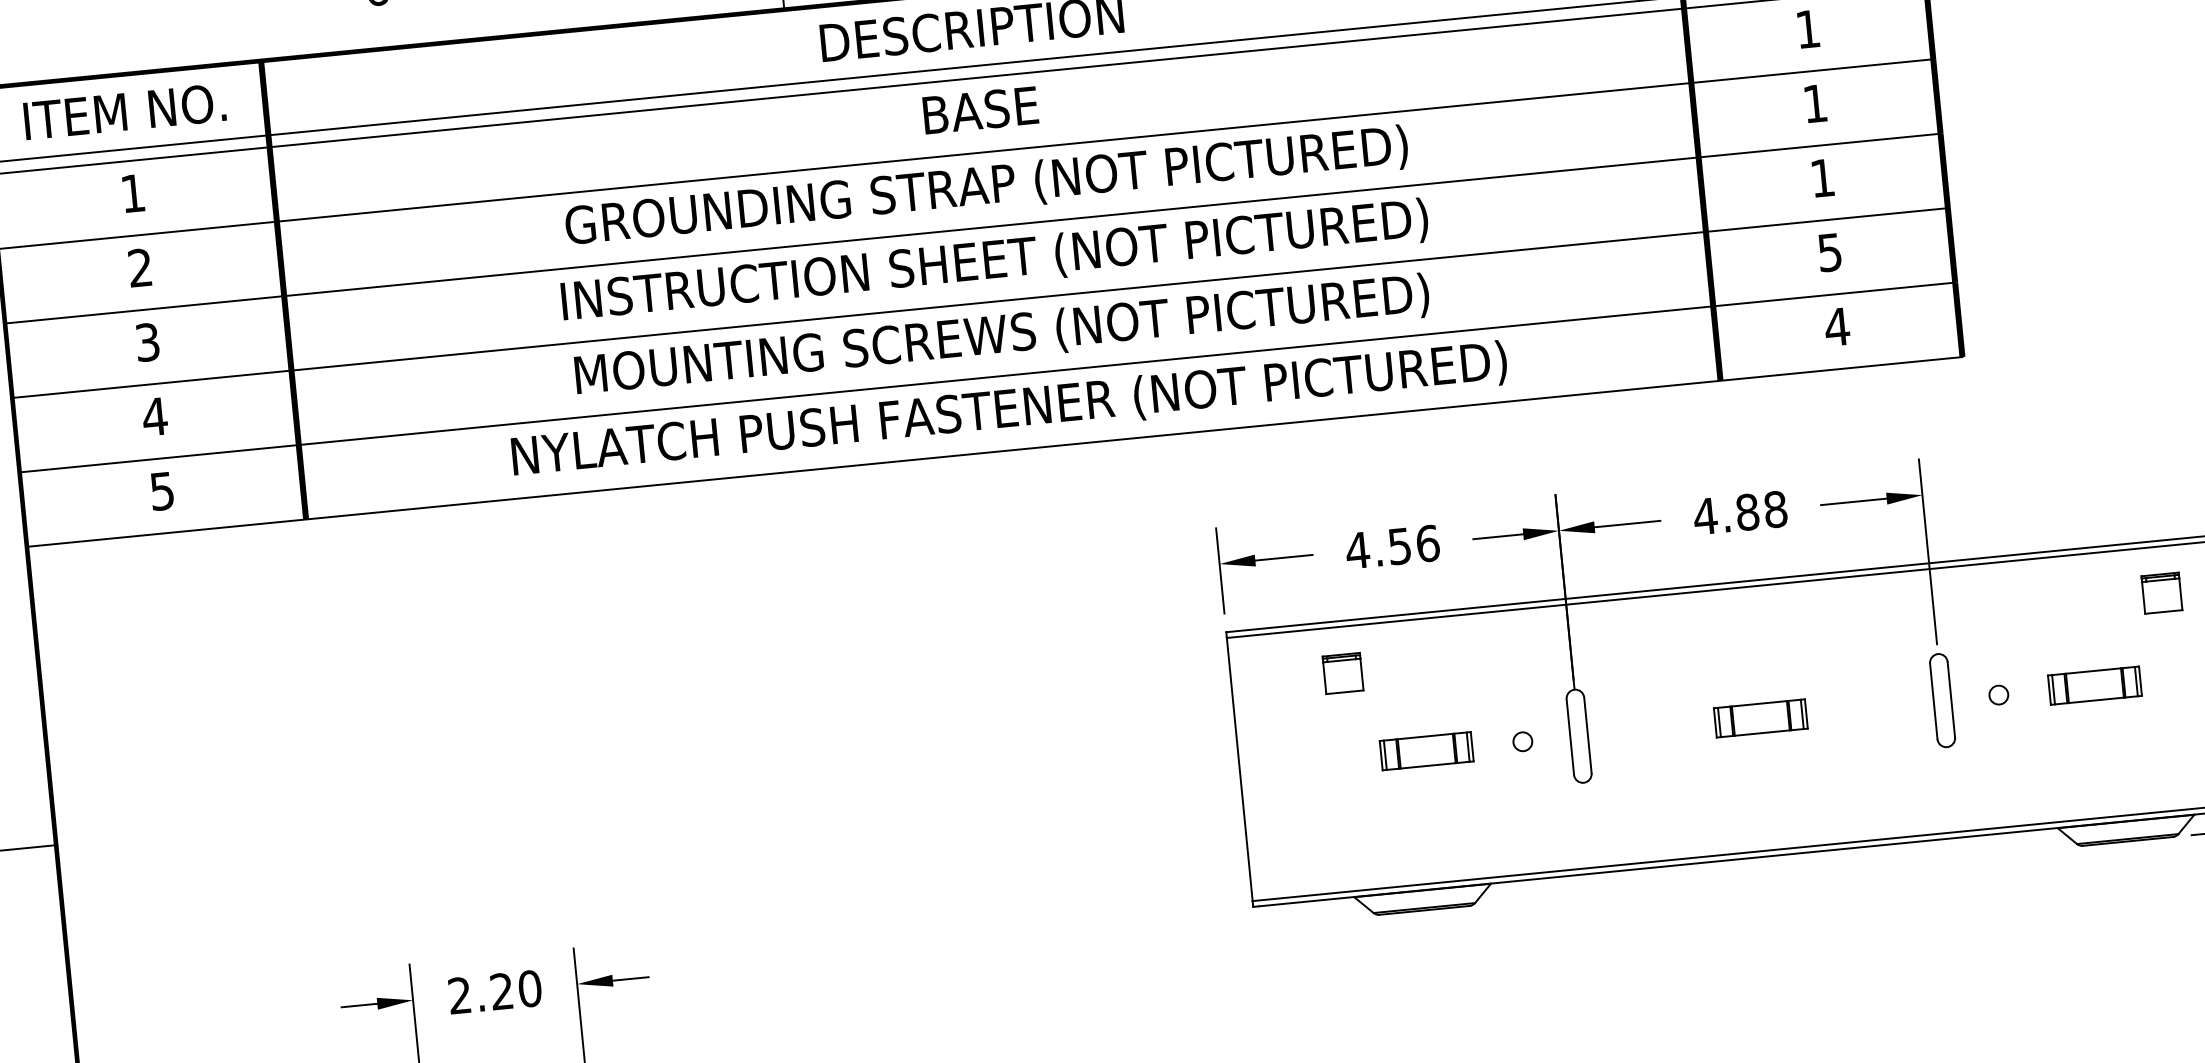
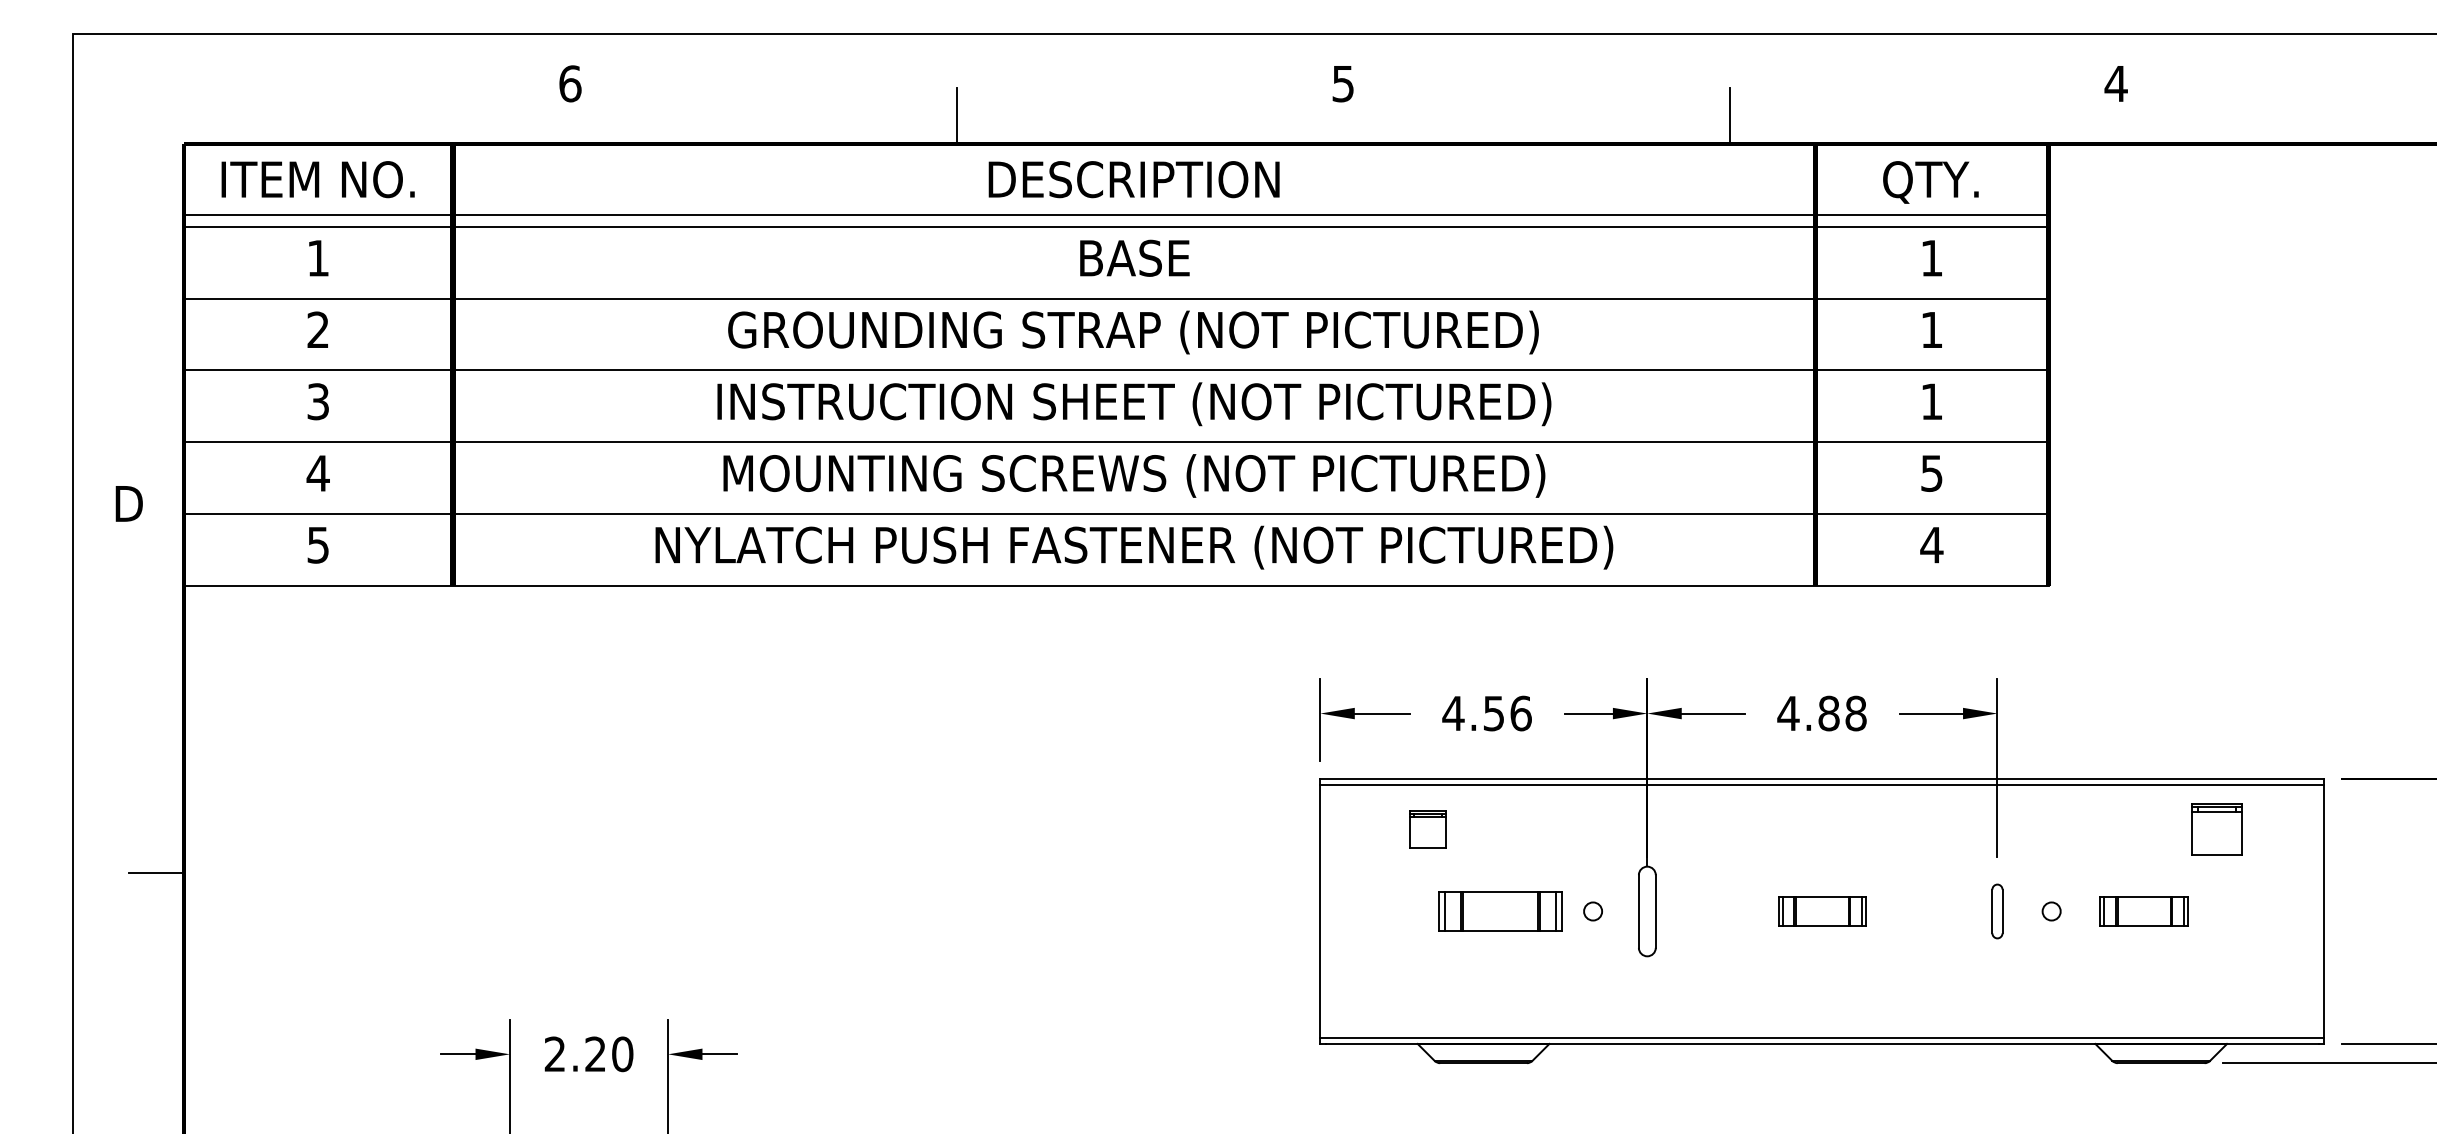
part: (2161, 593) -> (2216, 829), size x1.4
part: (1942, 700) -> (1997, 911), size x0.6
part: (1426, 751) -> (1500, 911), size x1.4

